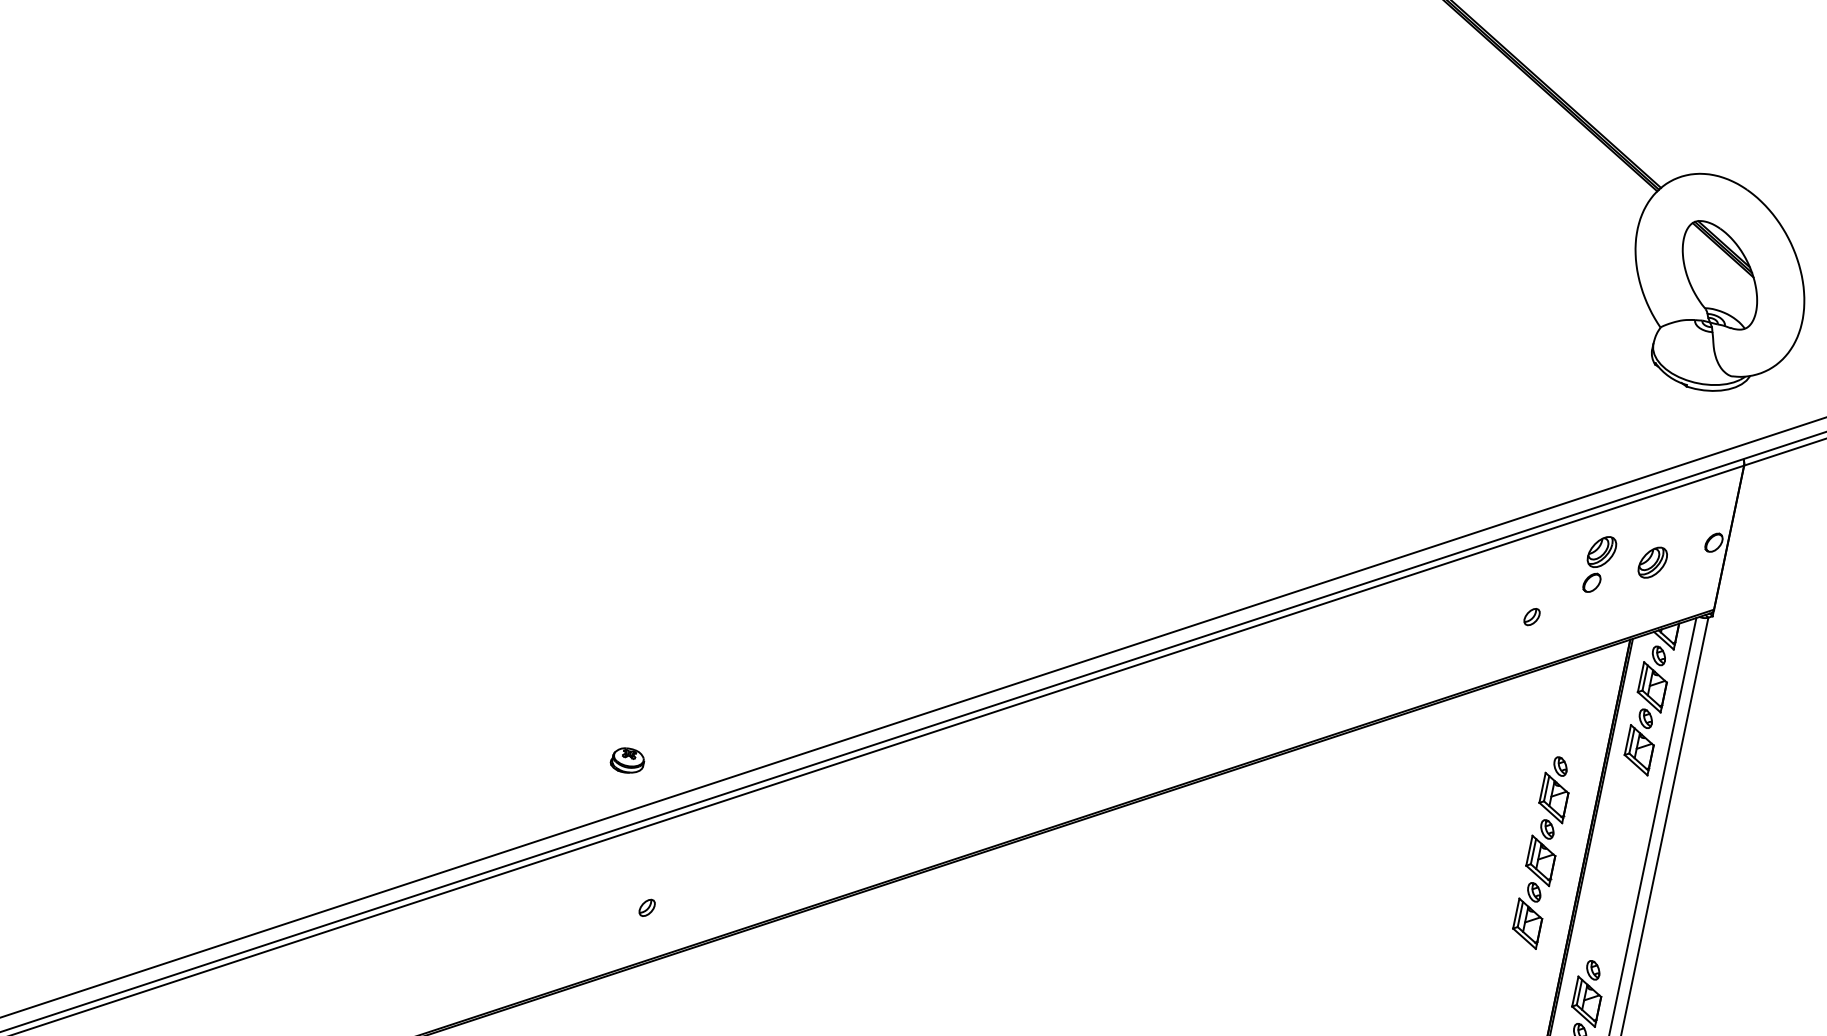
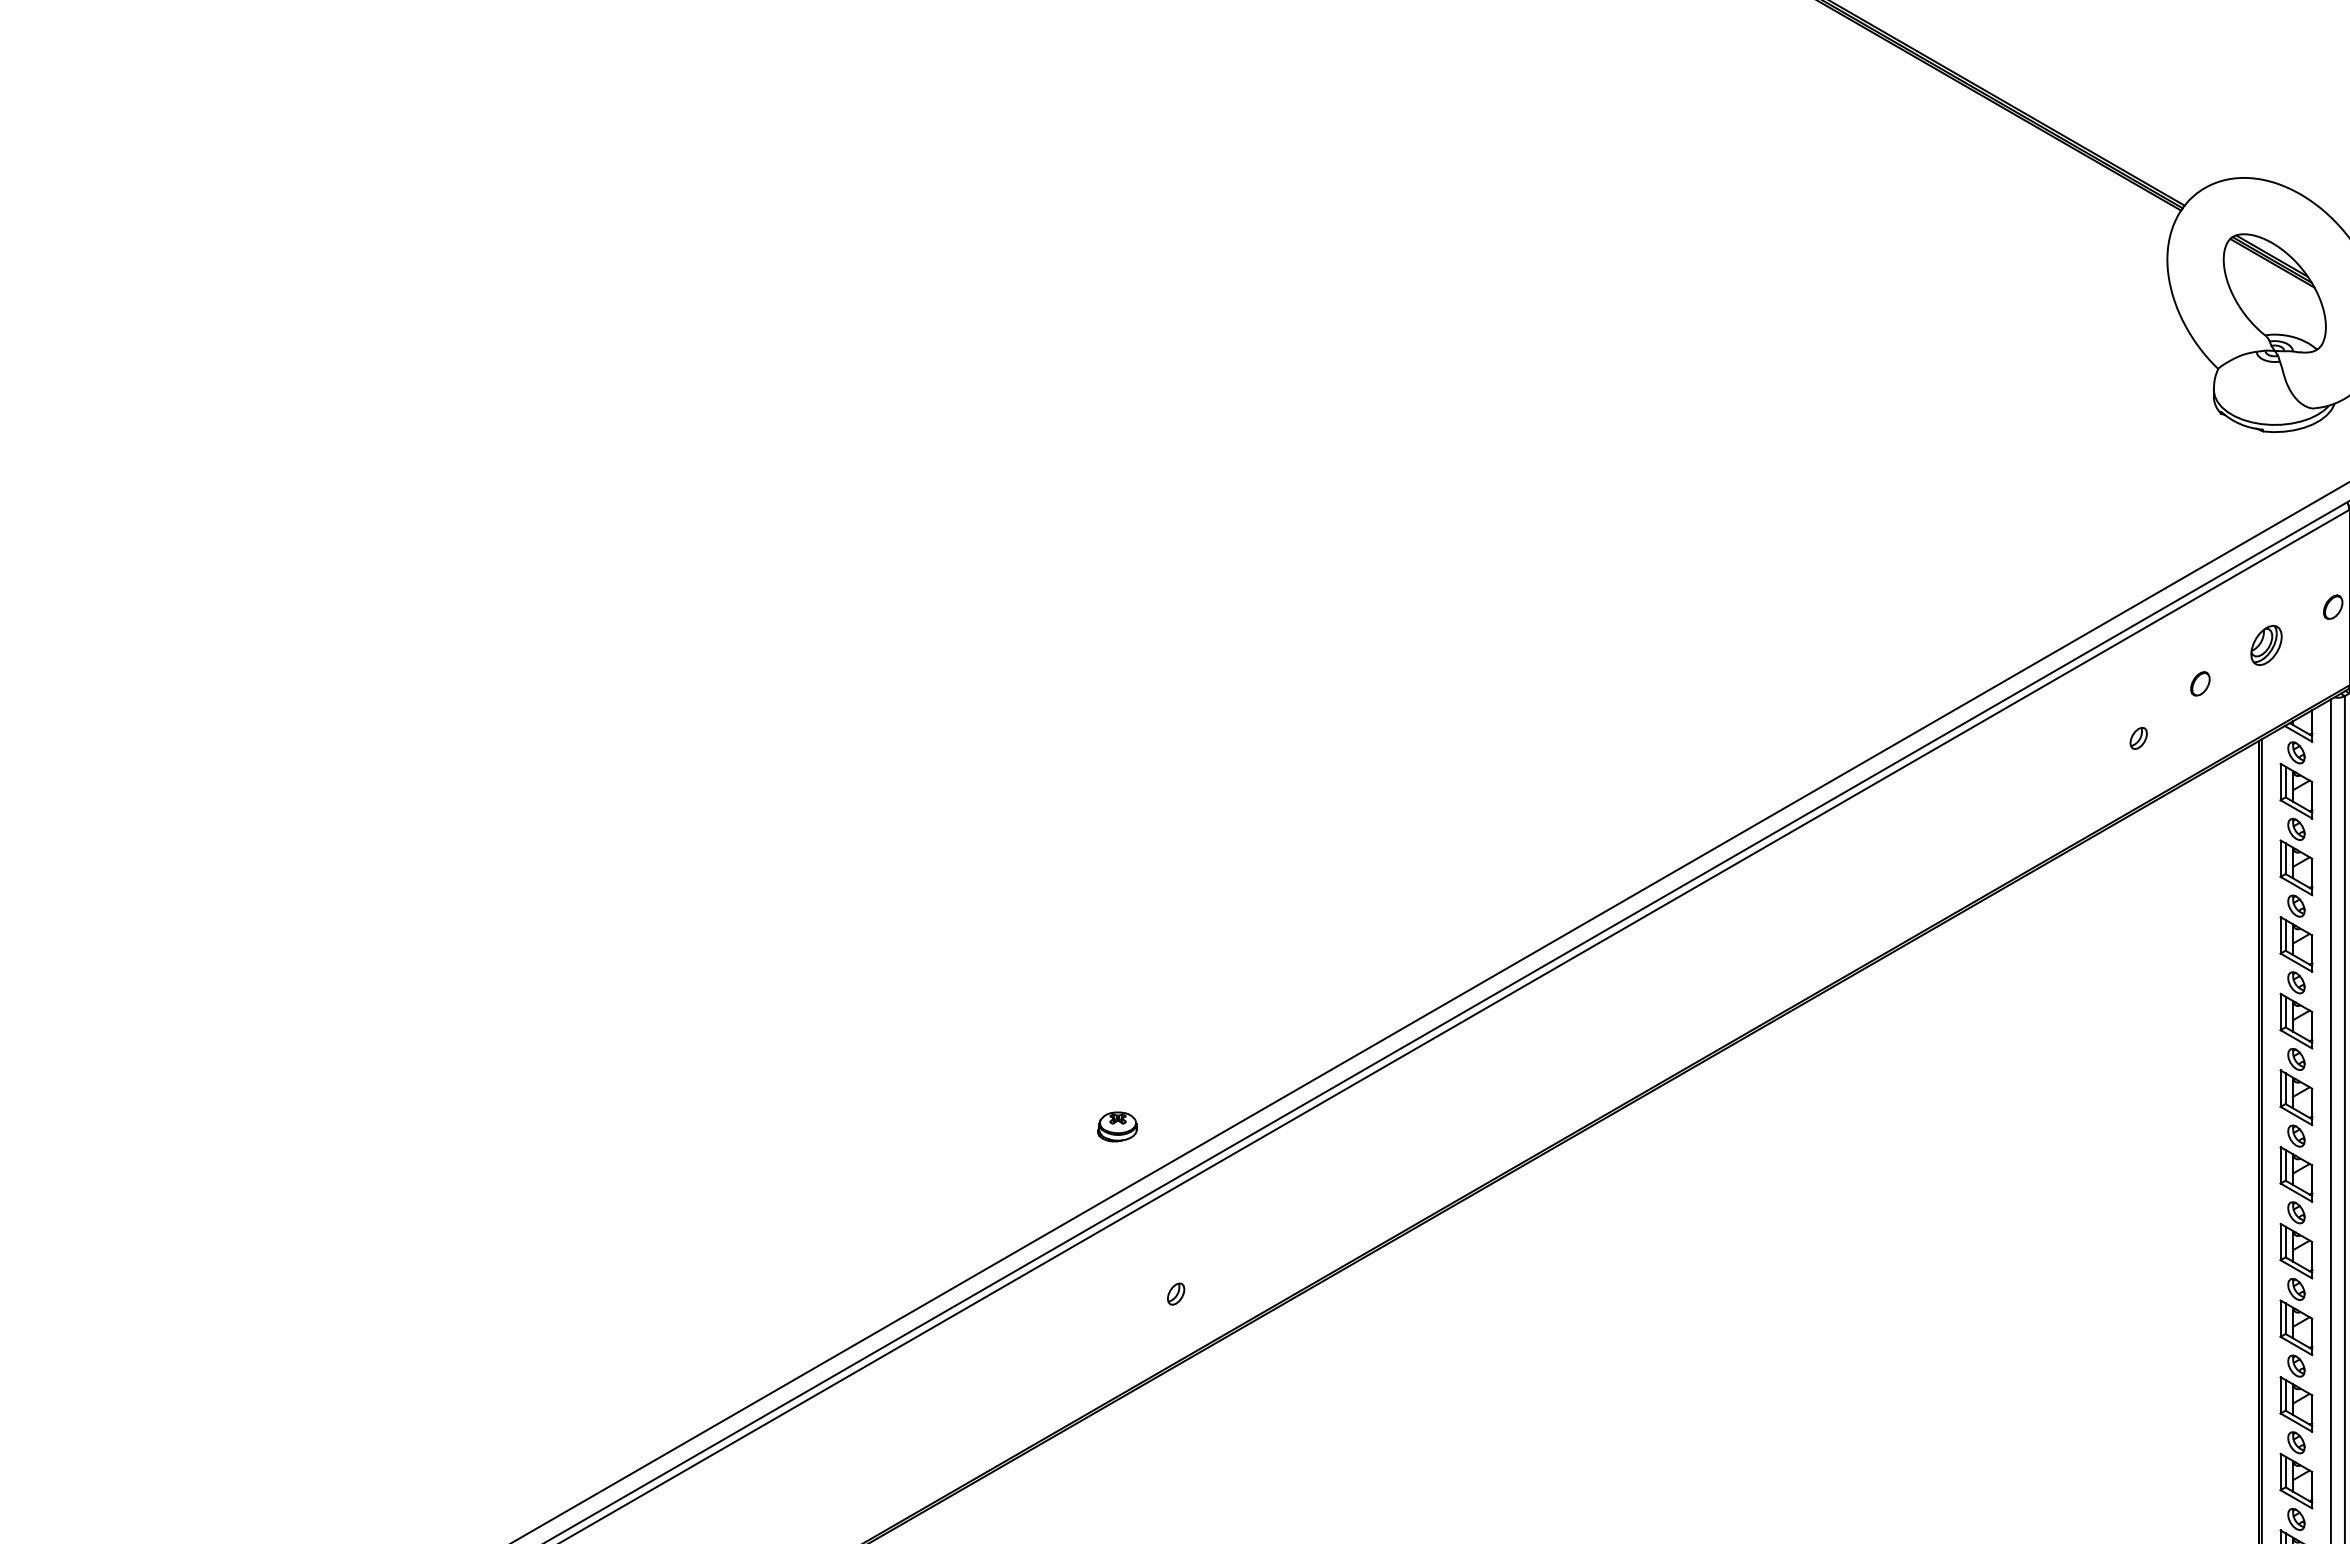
part: (1601, 552) -> (2204, 645), removed
part: (1542, 852) -> (2296, 1010), moved

